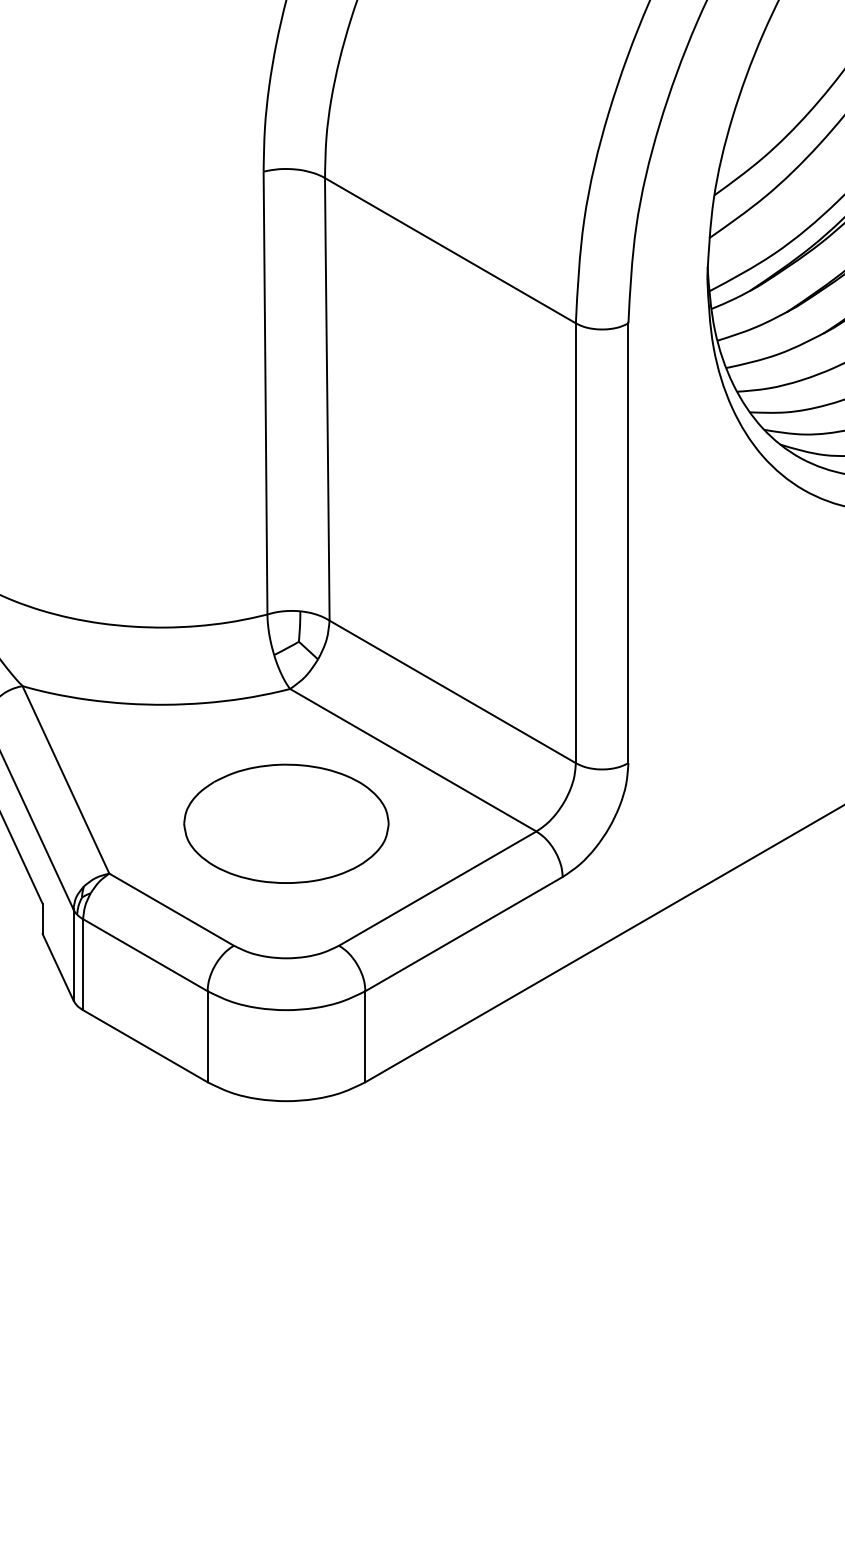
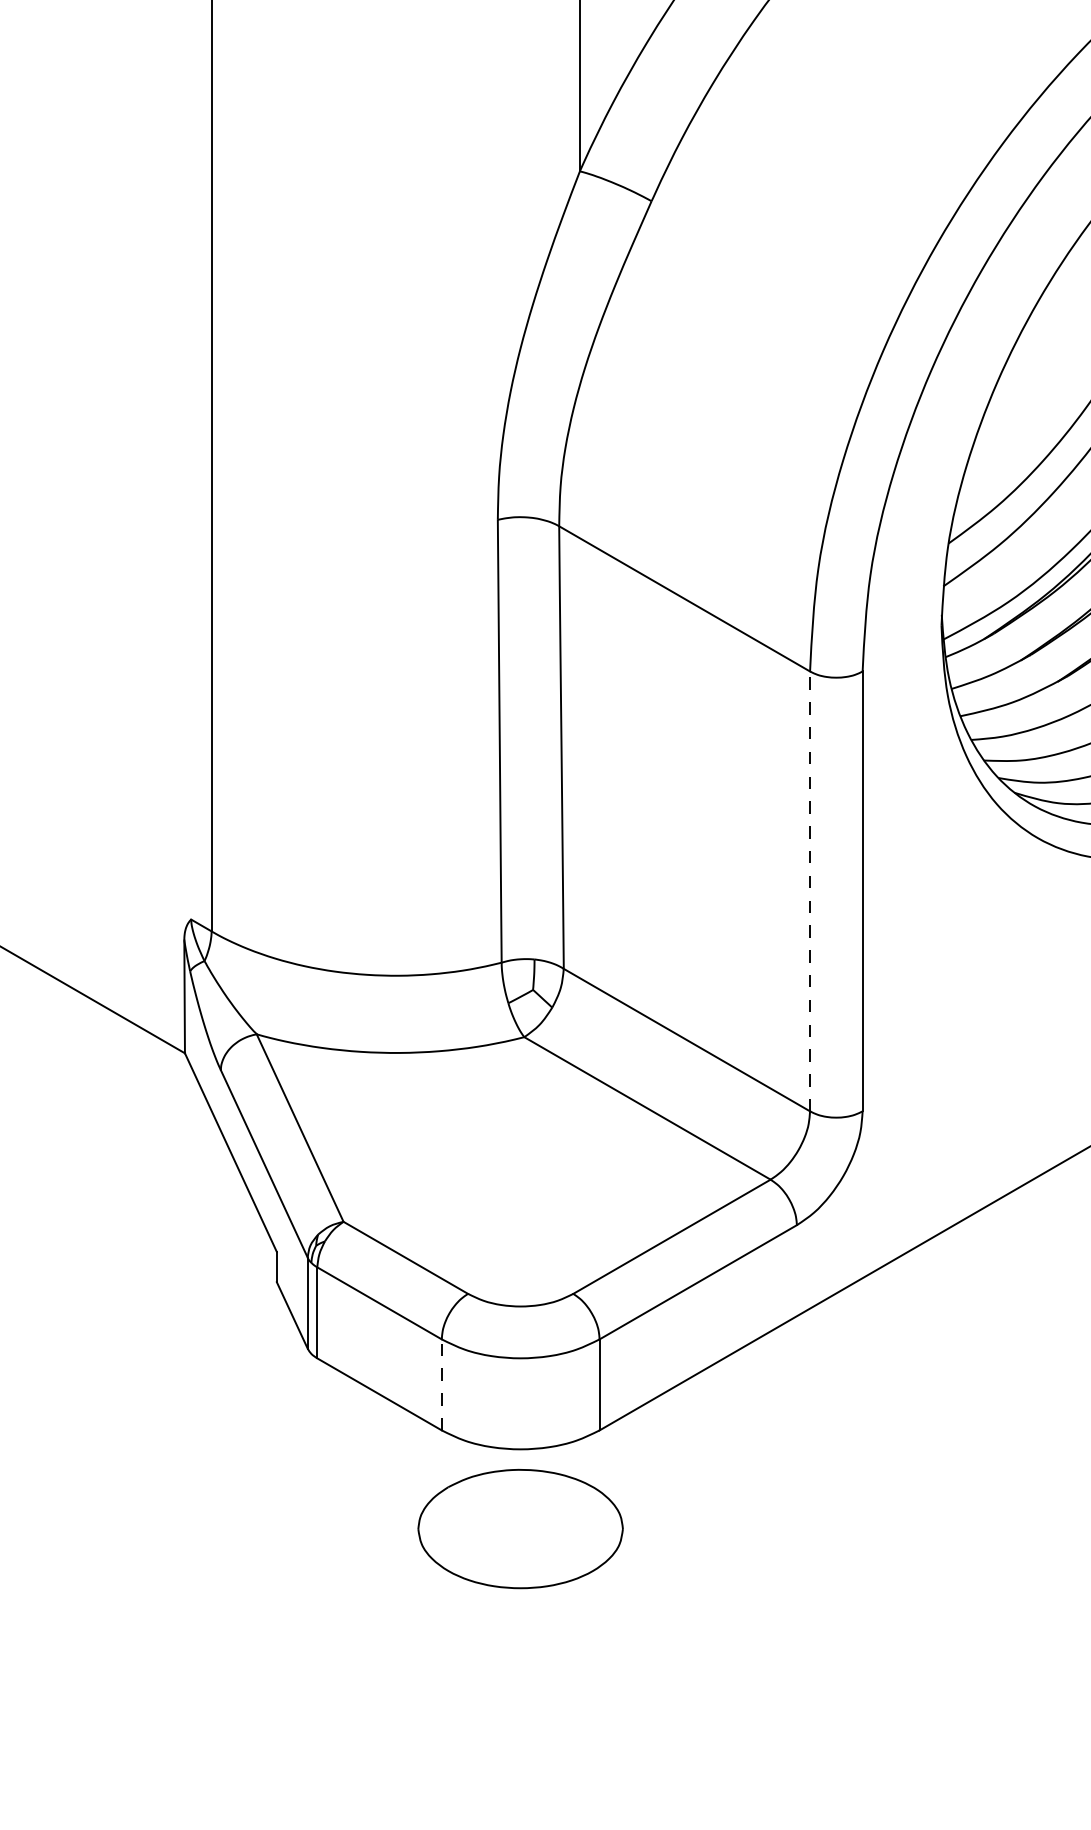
line: (576, 543) -> (810, 891), solid -> dashed
part: (286, 823) -> (520, 1528), moved
line: (207, 1036) -> (441, 1384), solid -> dashed

